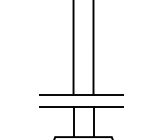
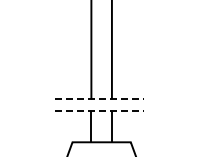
line: (81, 95) -> (99, 99), solid -> dashed
line: (81, 107) -> (99, 111), solid -> dashed

